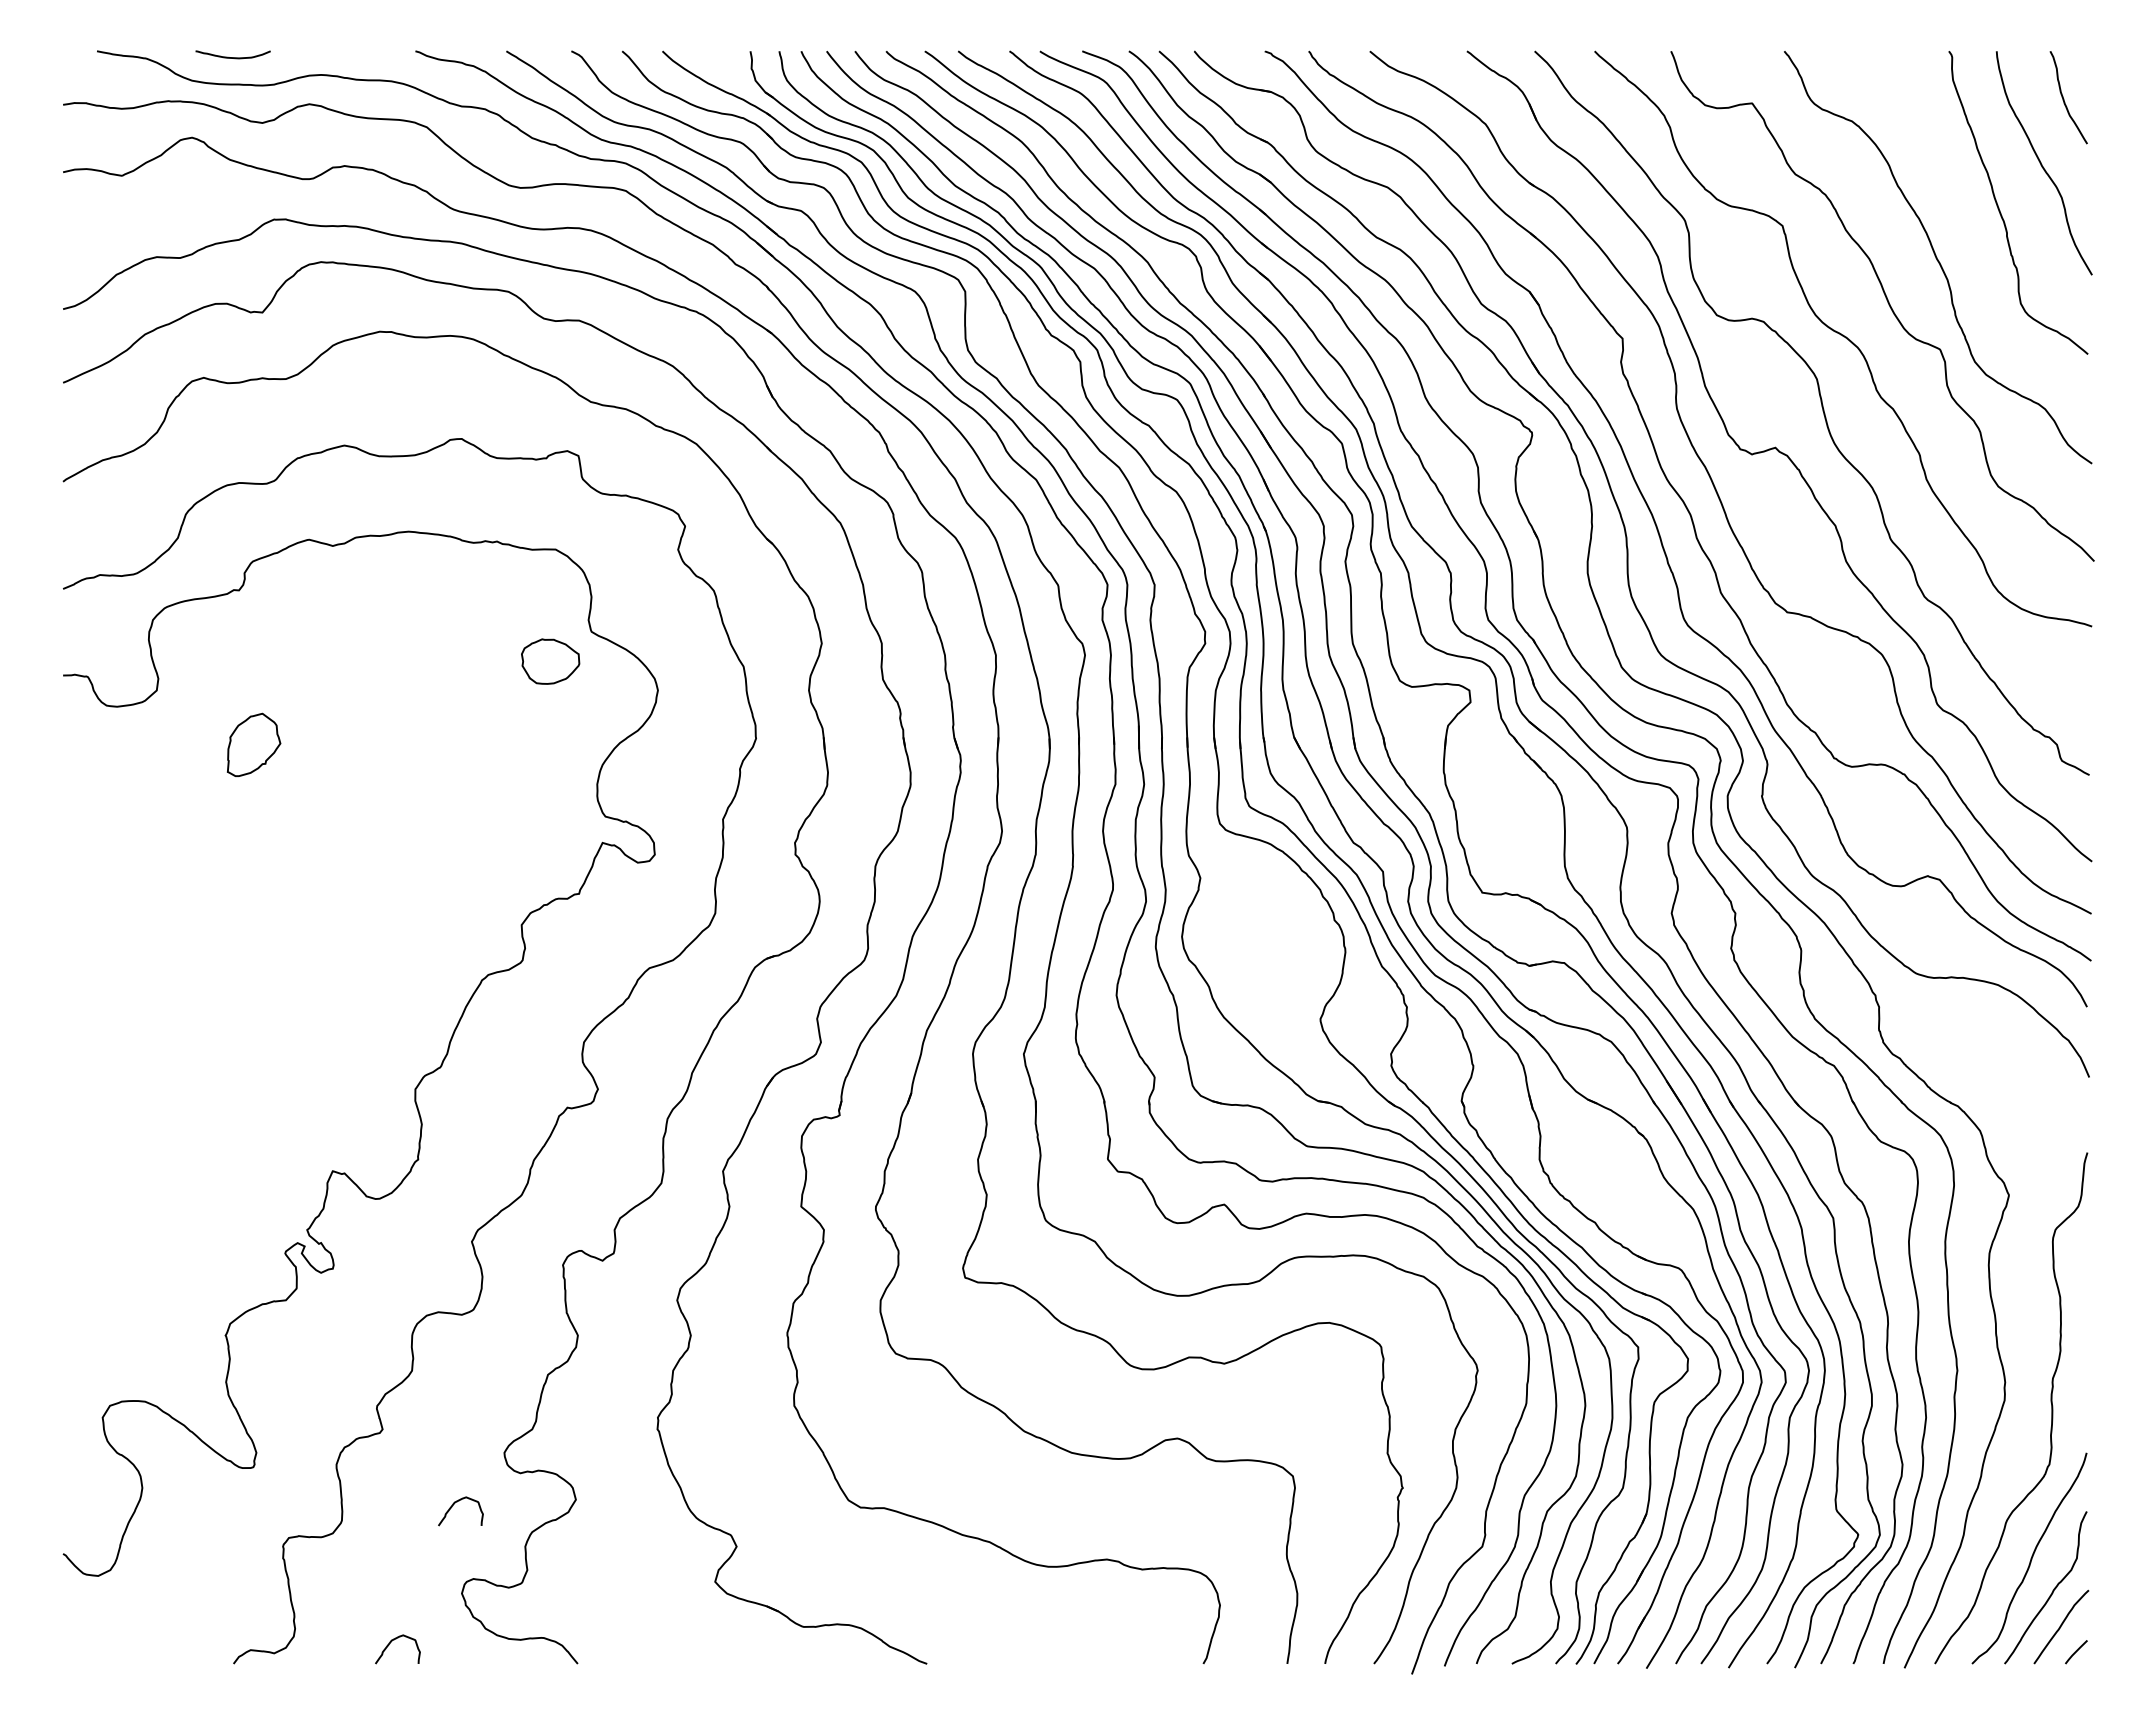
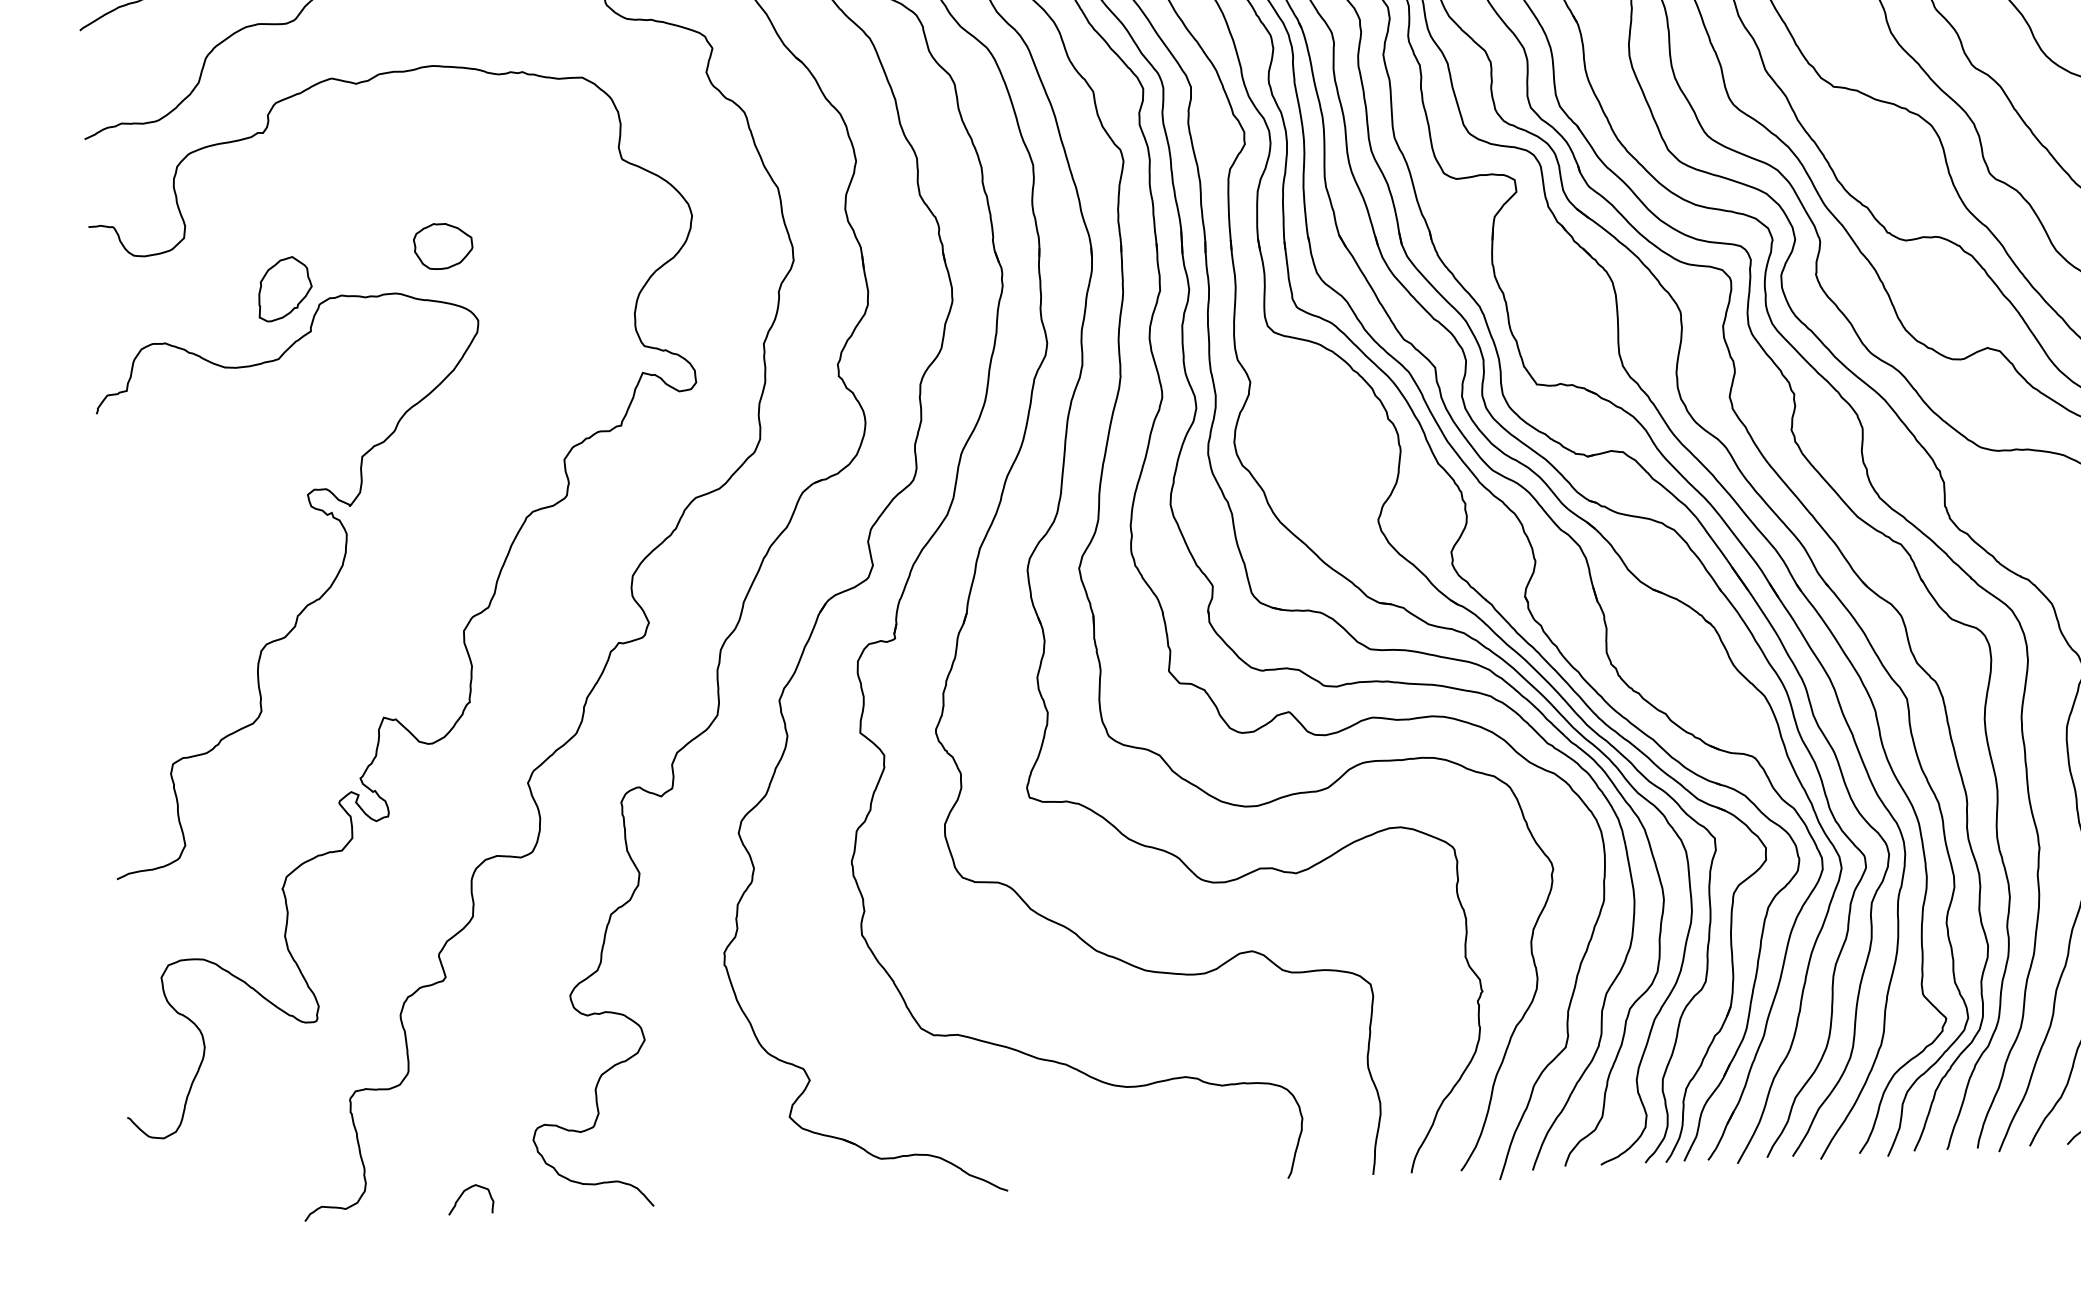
part: (550, 661) -> (443, 246), moved
curve: (263, 1055) -> (308, 603), added
curve: (452, 1507) -> (520, 1053), removed

